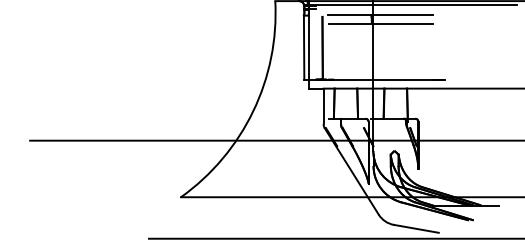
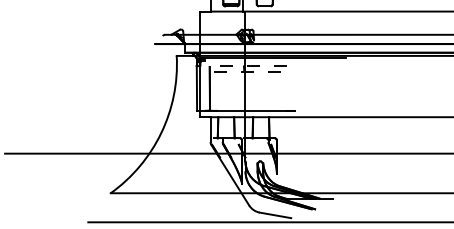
line: (380, 14) -> (250, 65), solid -> dashed
line: (380, 24) -> (250, 72), solid -> dashed

